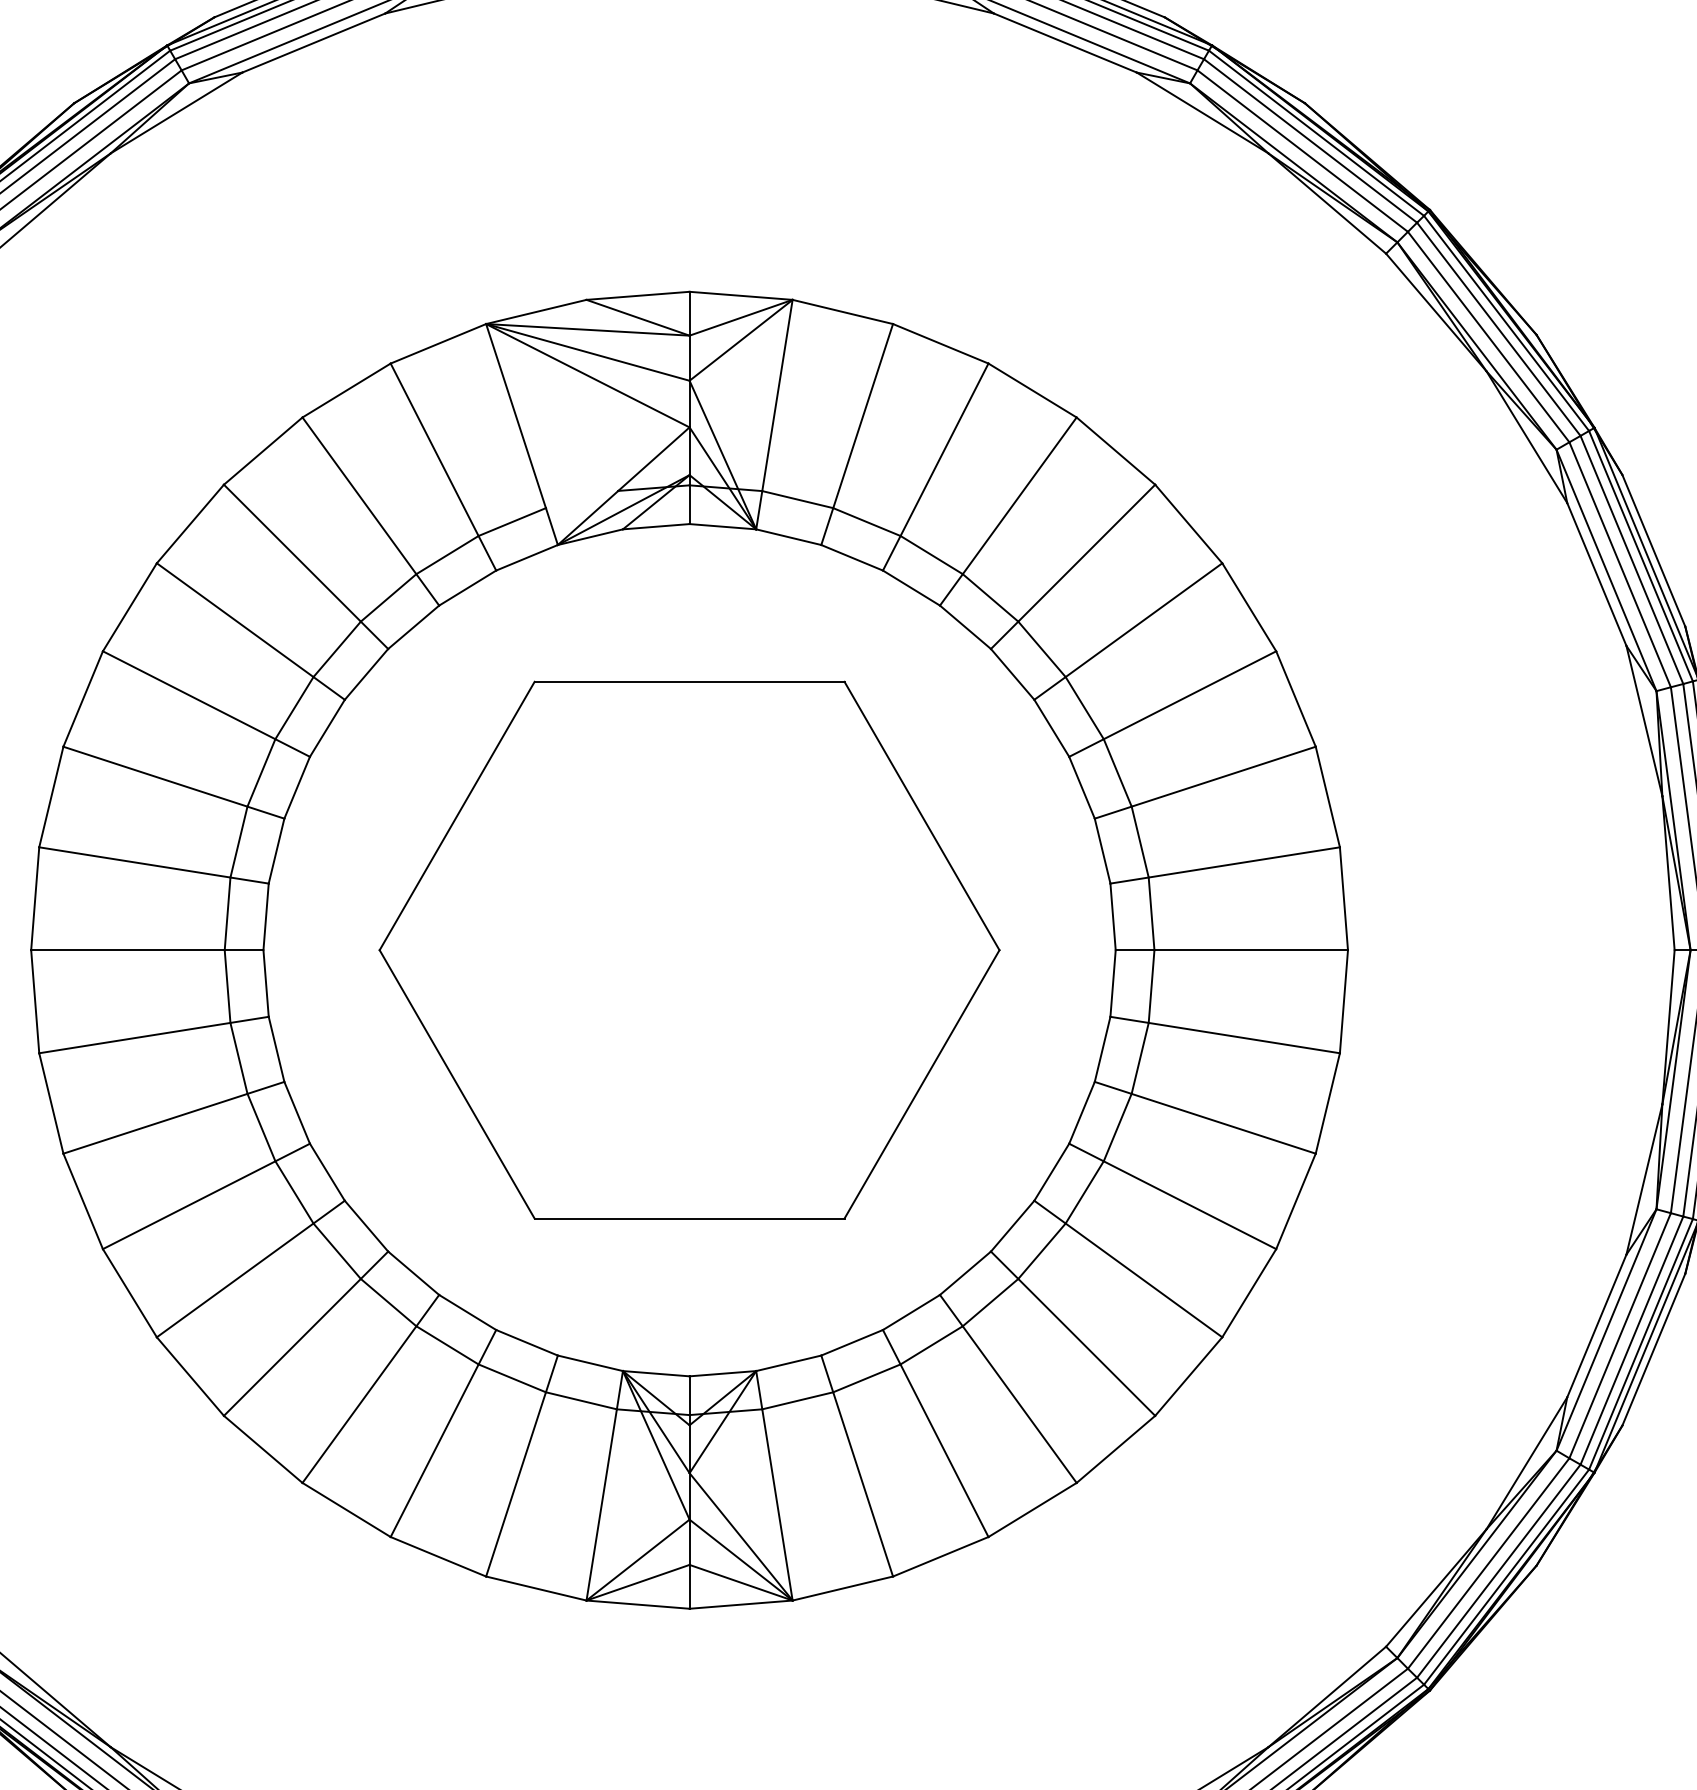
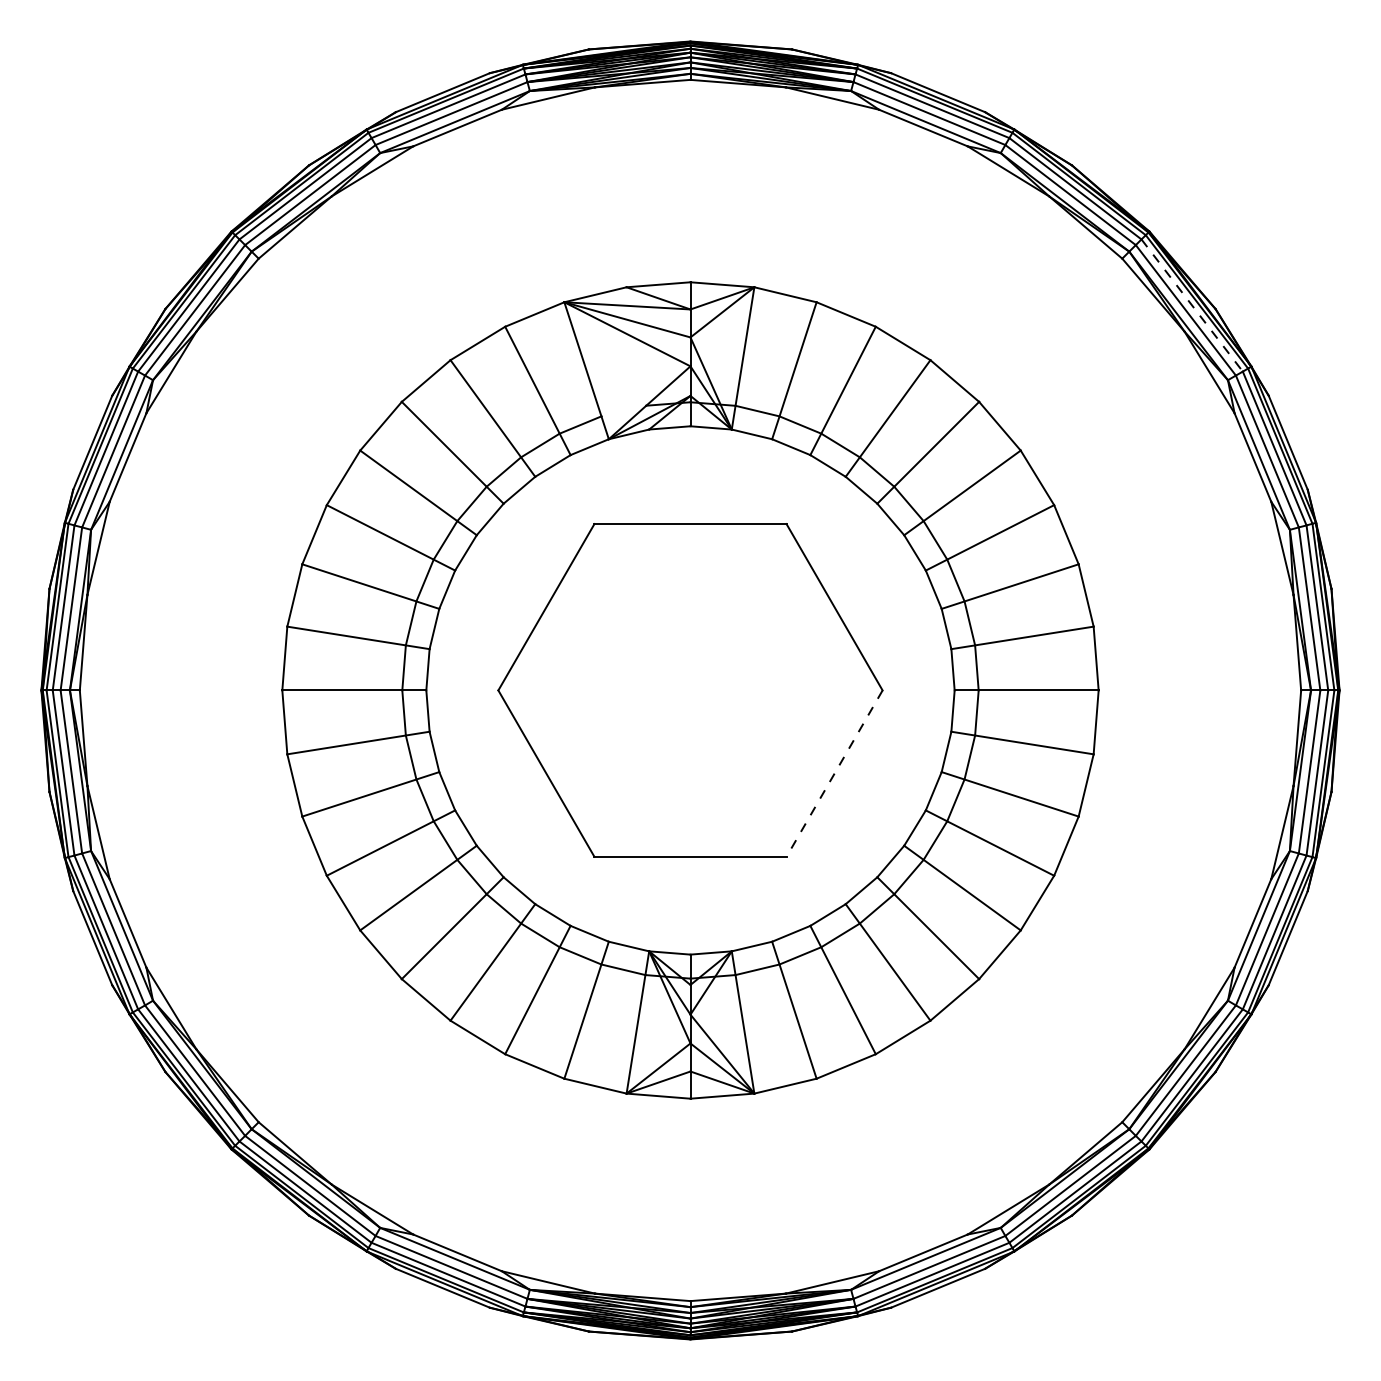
line: (1499, 329) -> (1192, 305), solid -> dashed
line: (921, 1085) -> (834, 774), solid -> dashed

